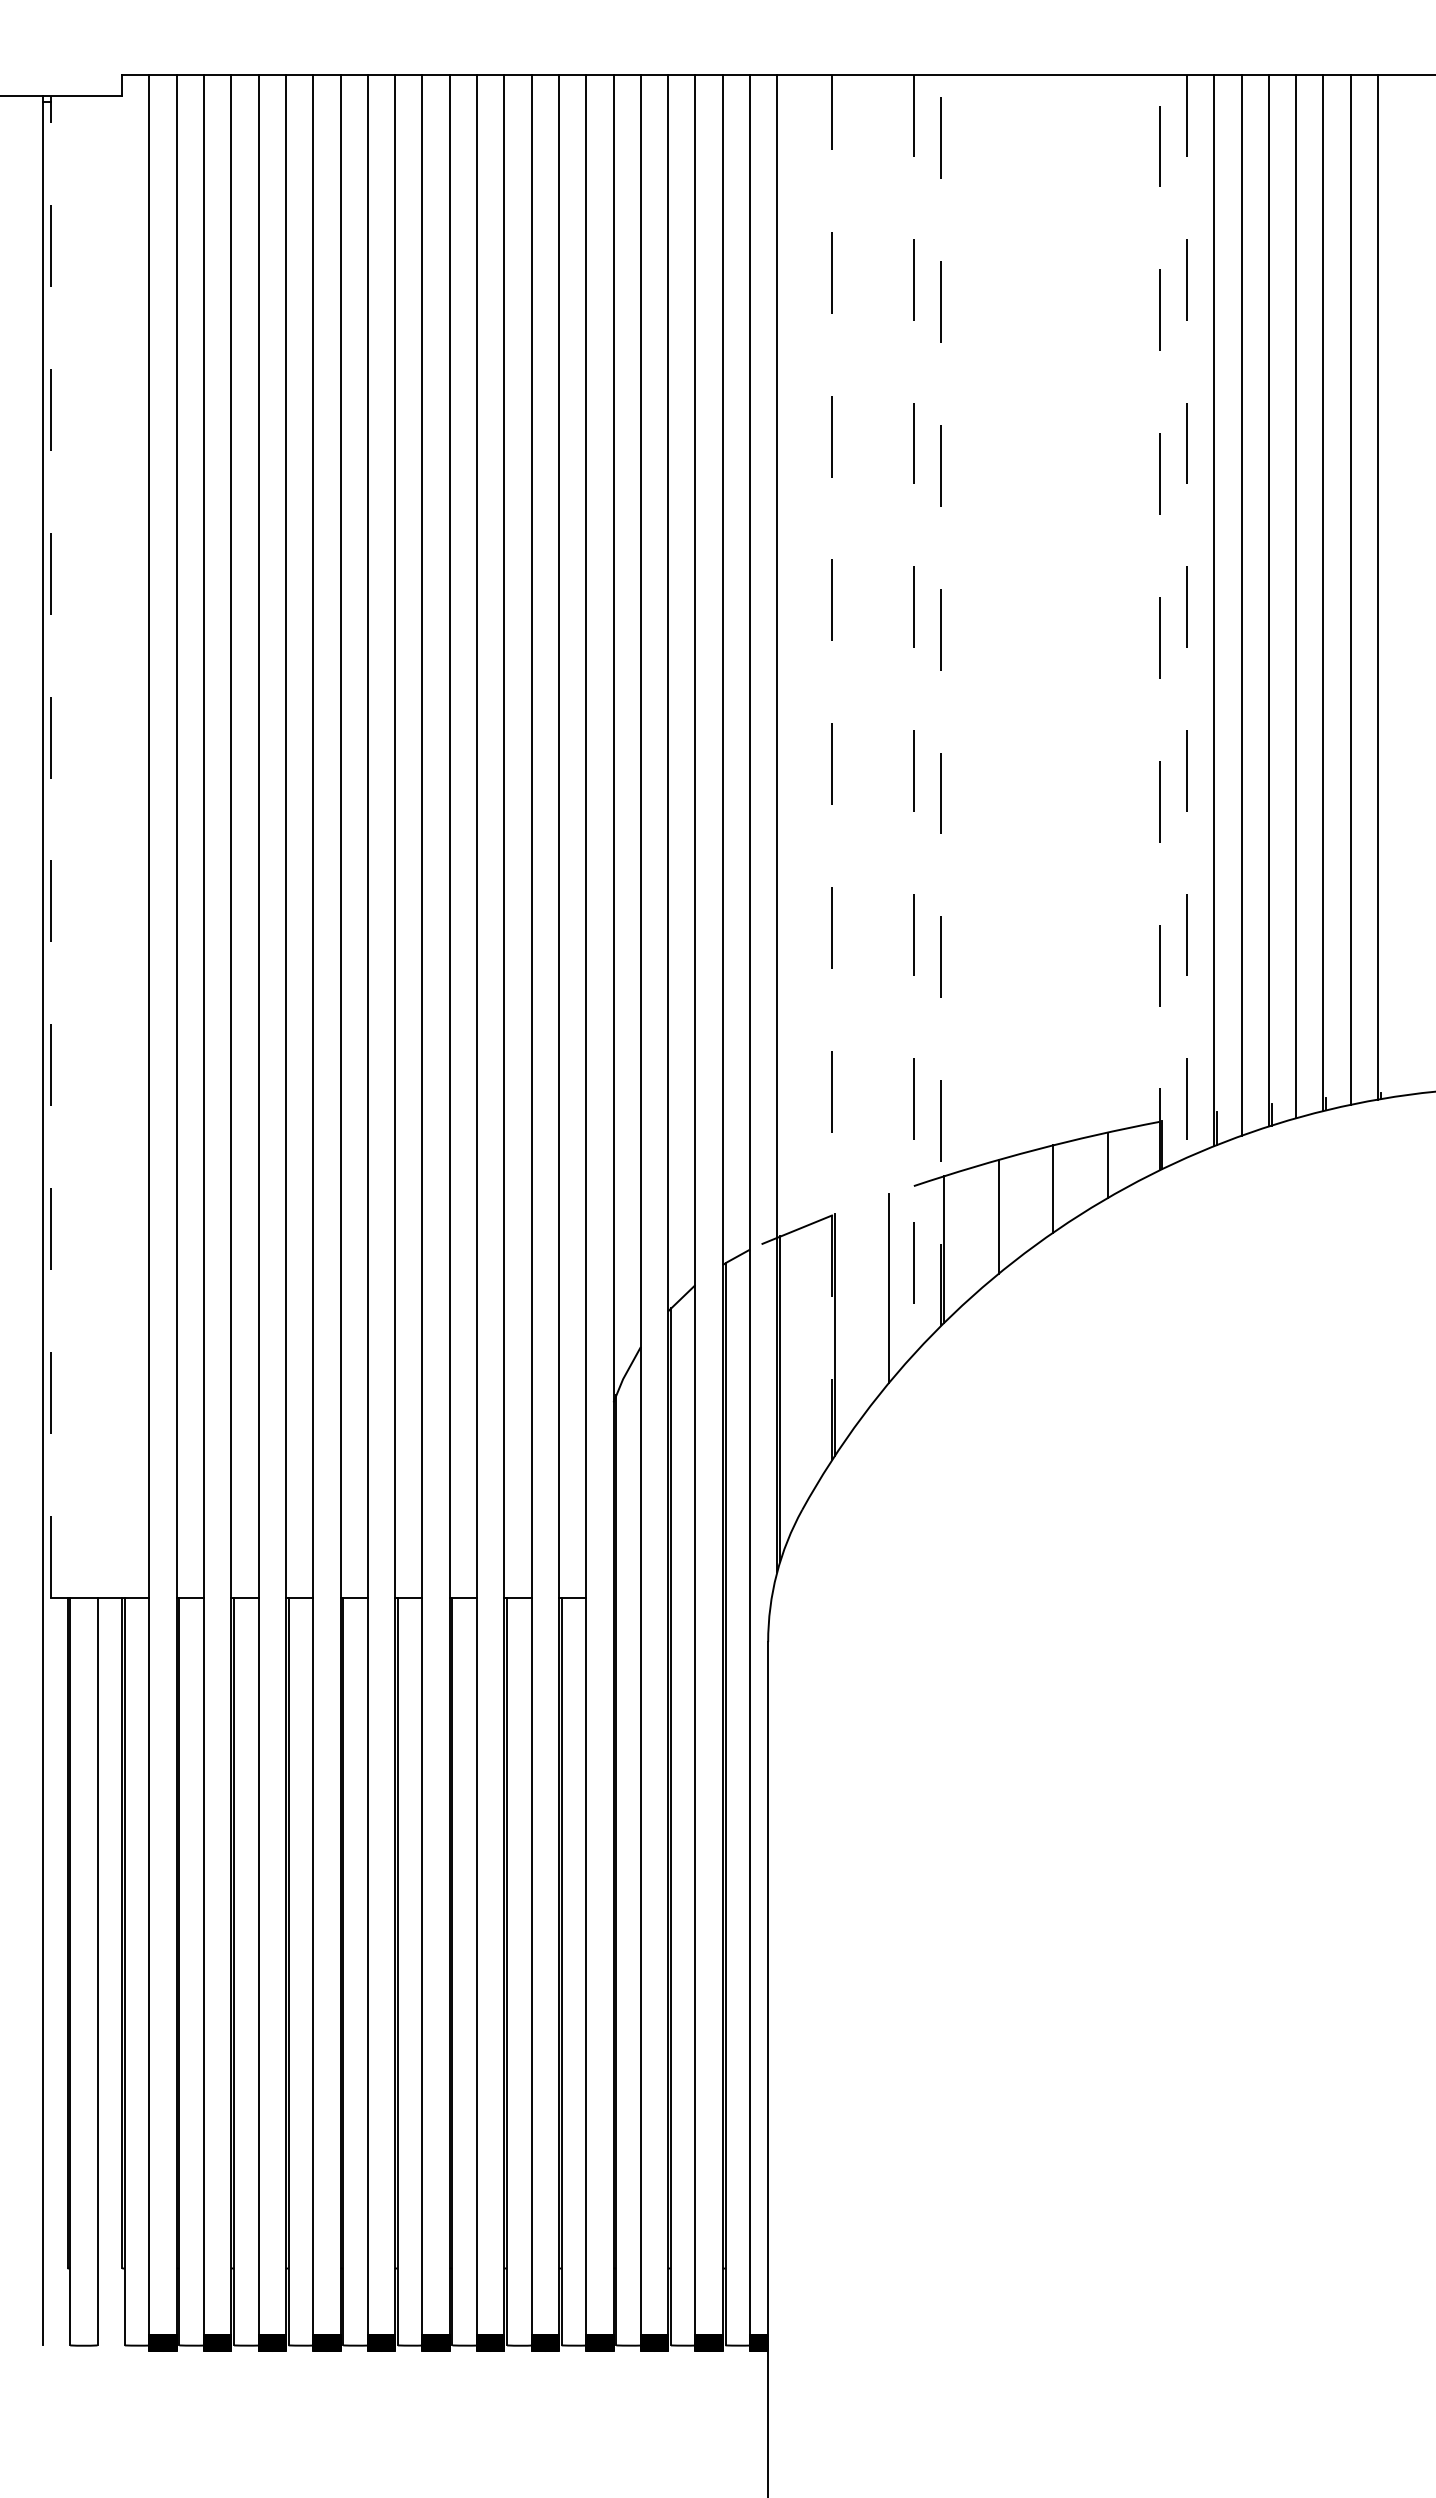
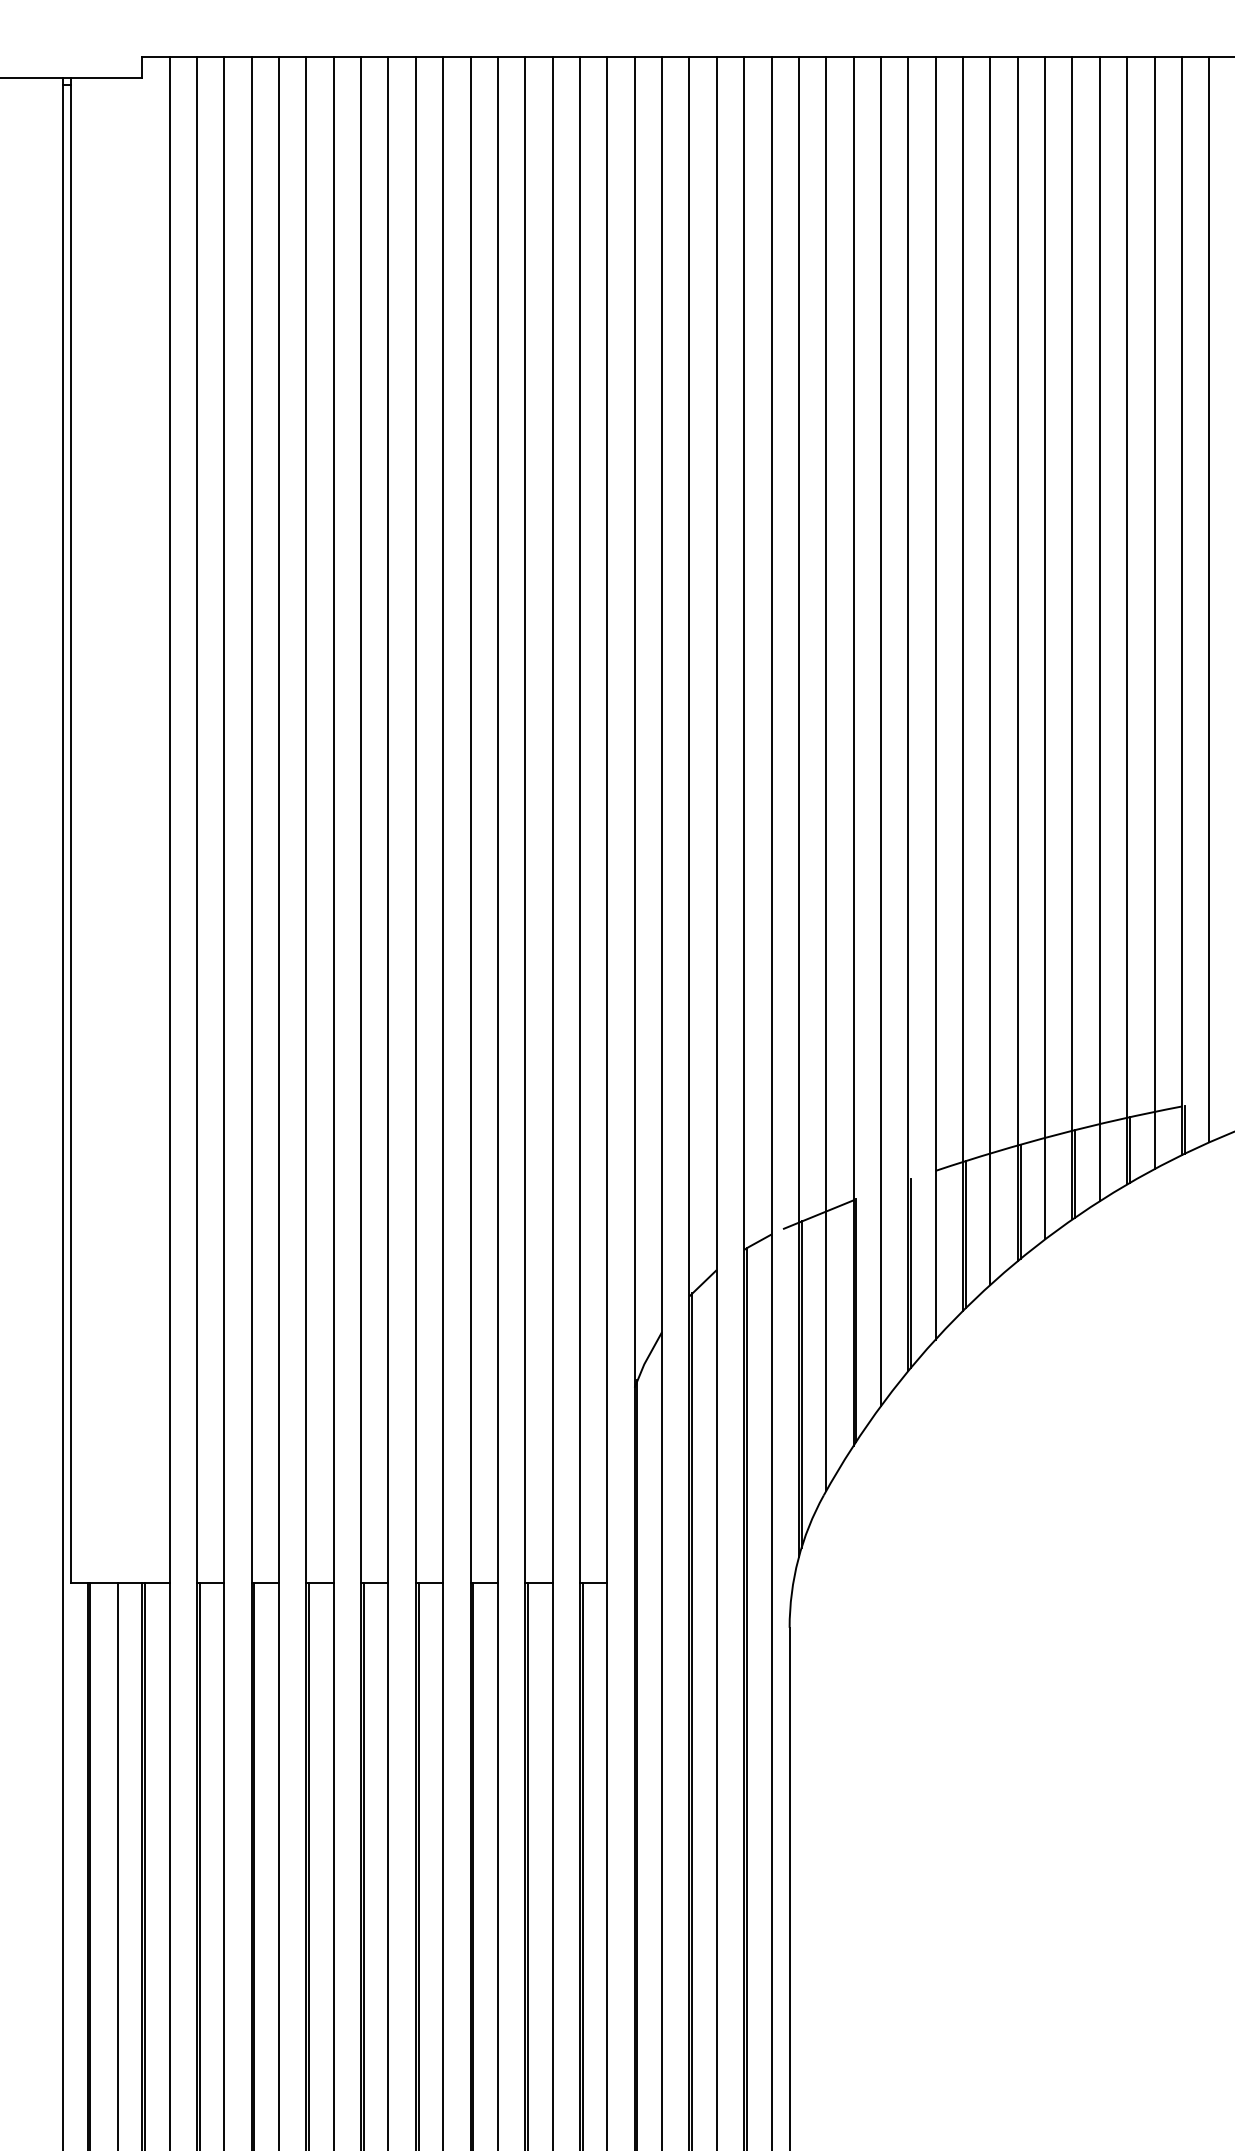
line: (1186, 616) -> (1208, 600), dashed -> solid
line: (1159, 622) -> (1181, 606), dashed -> solid
line: (1132, 629) -> (1154, 613), added
line: (1105, 636) -> (1127, 620), added
line: (1077, 645) -> (1099, 629), added
line: (1050, 654) -> (1072, 638), added
line: (1023, 664) -> (1045, 648), added
line: (995, 675) -> (1017, 659), added
line: (968, 686) -> (990, 670), added
line: (941, 699) -> (963, 683), dashed -> solid
line: (913, 714) -> (935, 698), dashed -> solid
line: (886, 729) -> (908, 713), added
line: (859, 747) -> (881, 731), added
line: (831, 767) -> (853, 751), dashed -> solid
line: (804, 789) -> (826, 773), added
line: (51, 846) -> (71, 830), dashed -> solid

